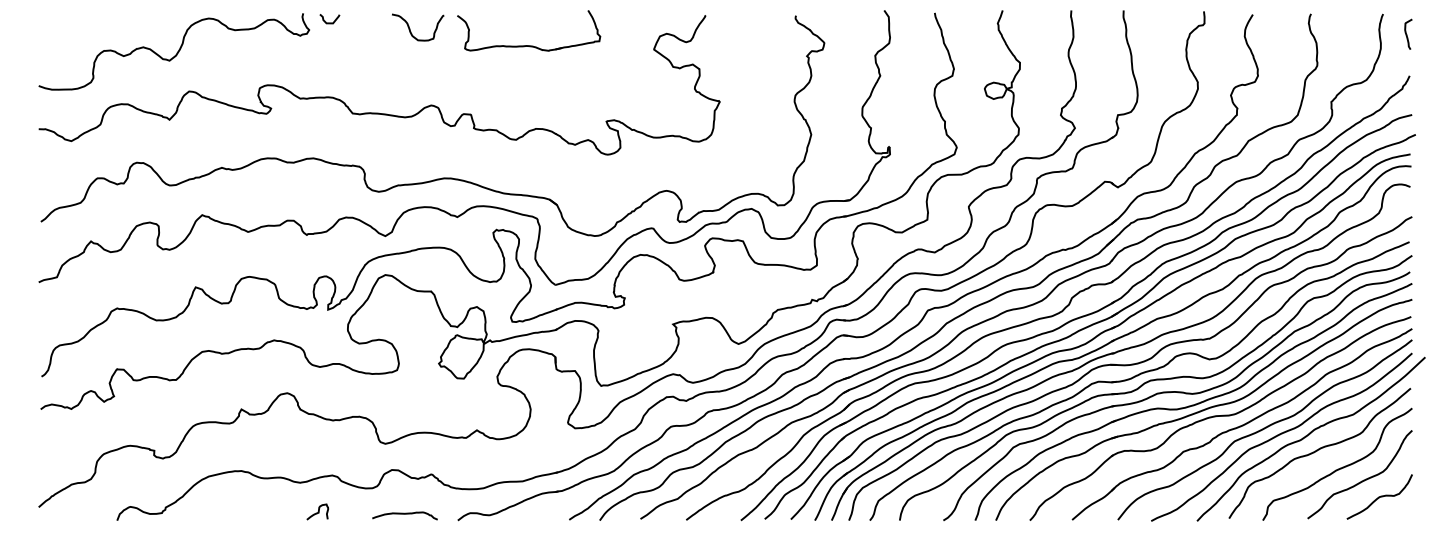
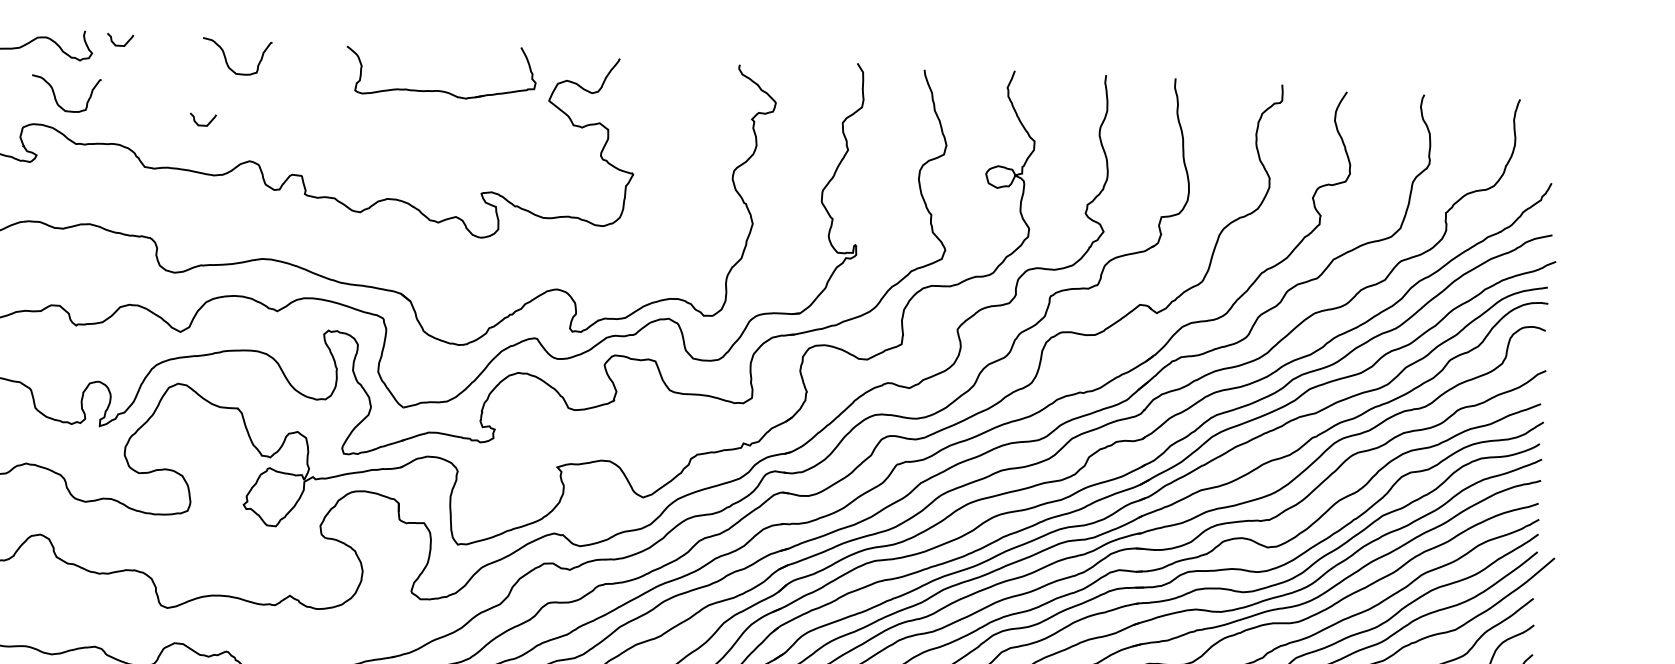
curve: (1407, 34) -> (1551, 128), removed
part: (529, 45) -> (441, 90), moved
curve: (283, 62) -> (55, 94), added
curve: (394, 79) -> (202, 124), added

